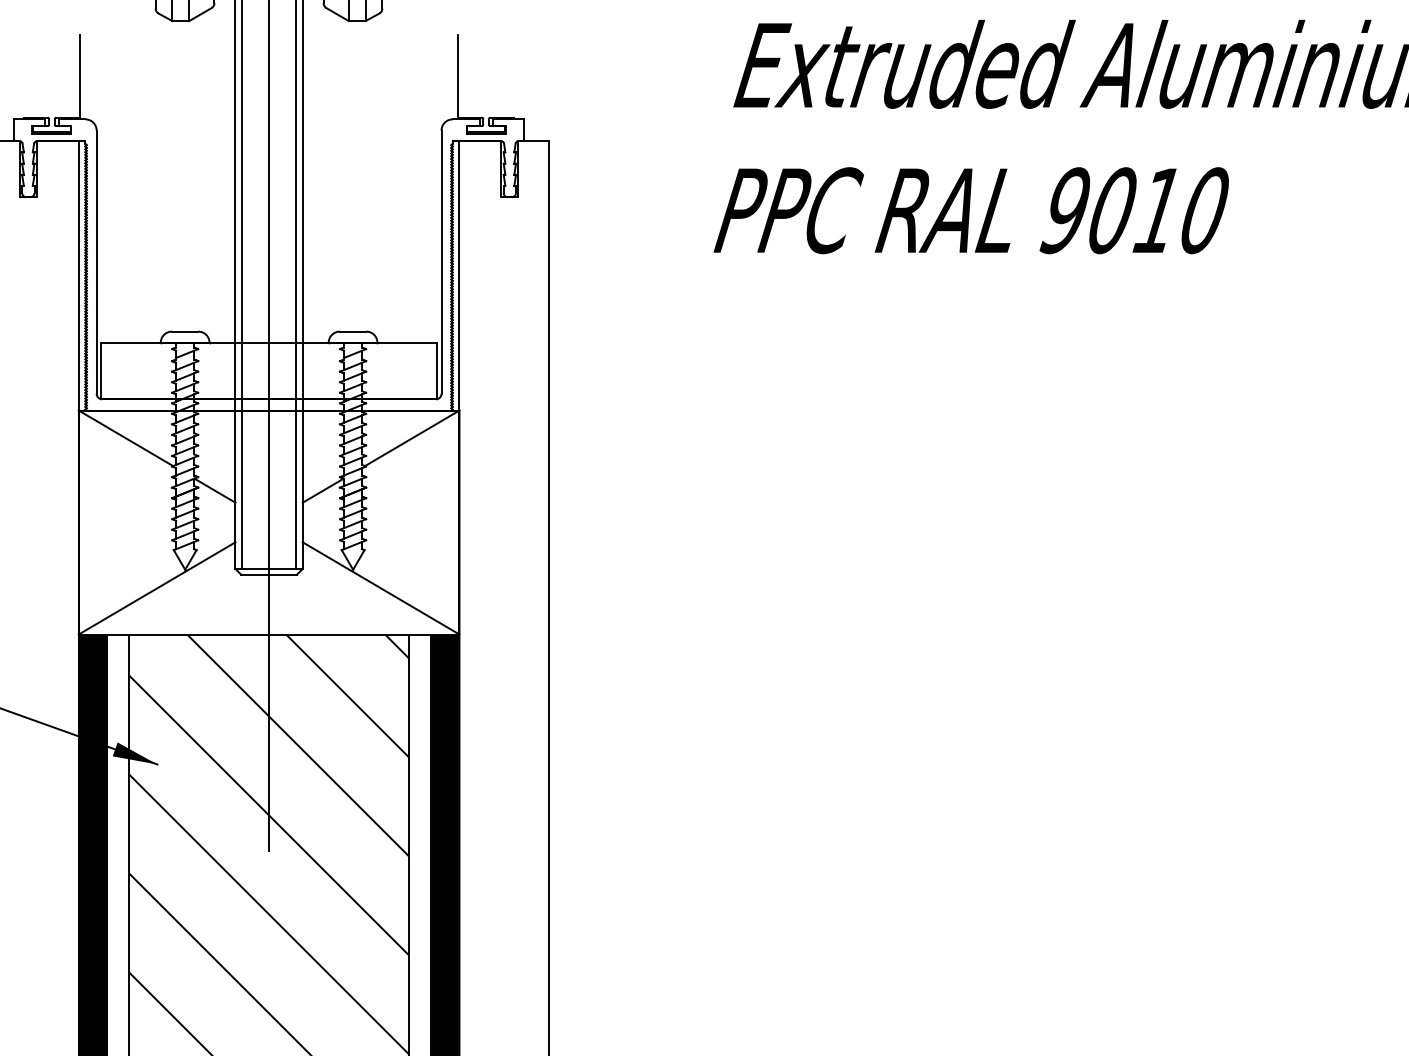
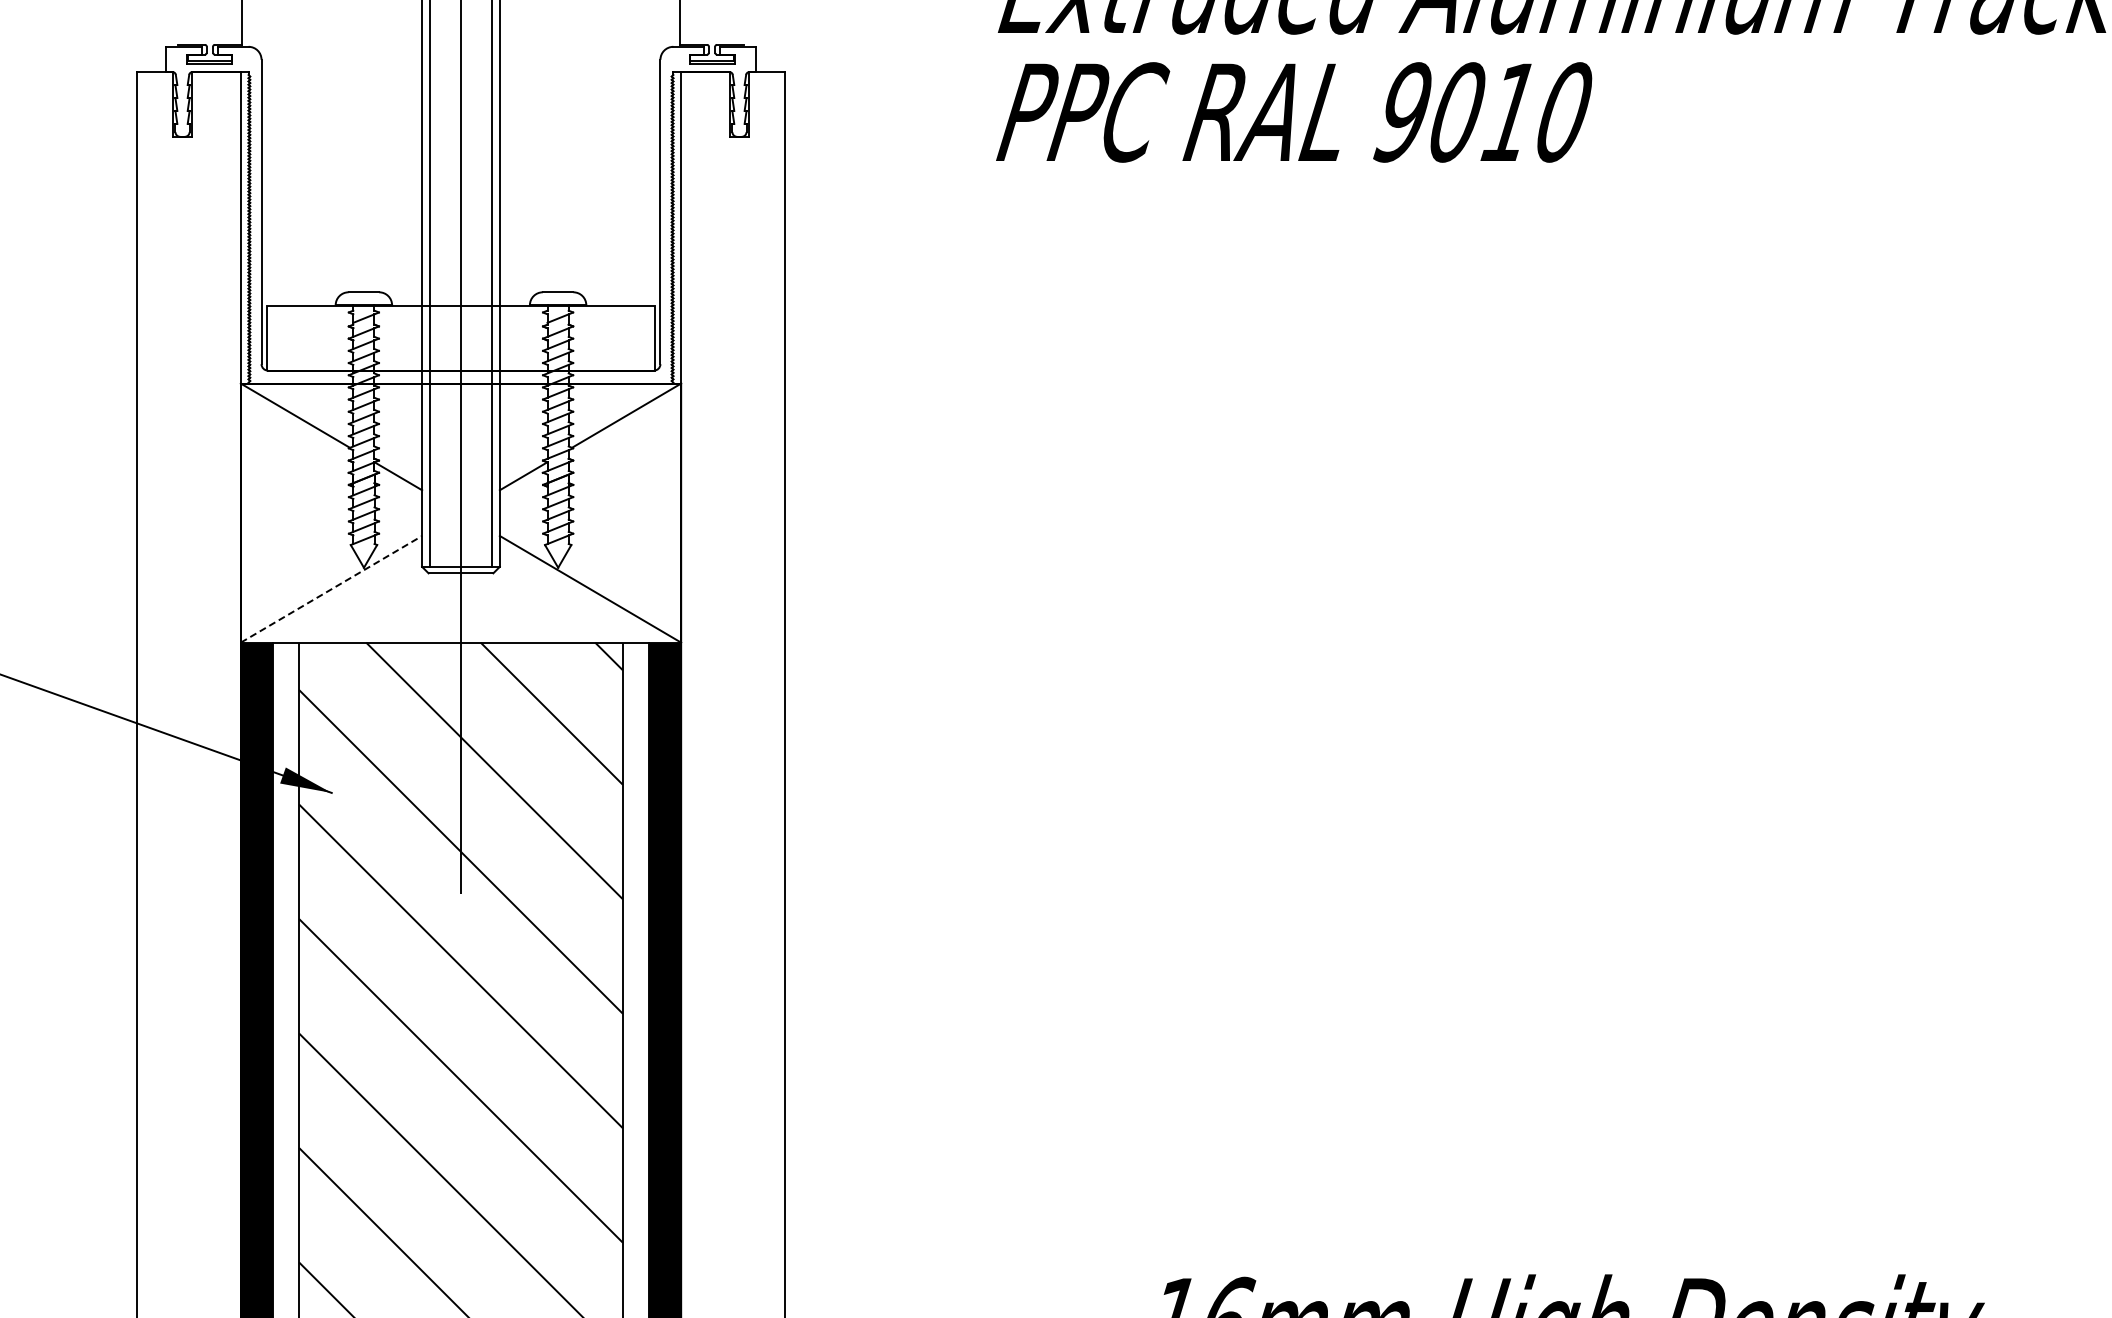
text: (971, 210) -> (1294, 112), moved
line: (157, 588) -> (331, 589), solid -> dashed

